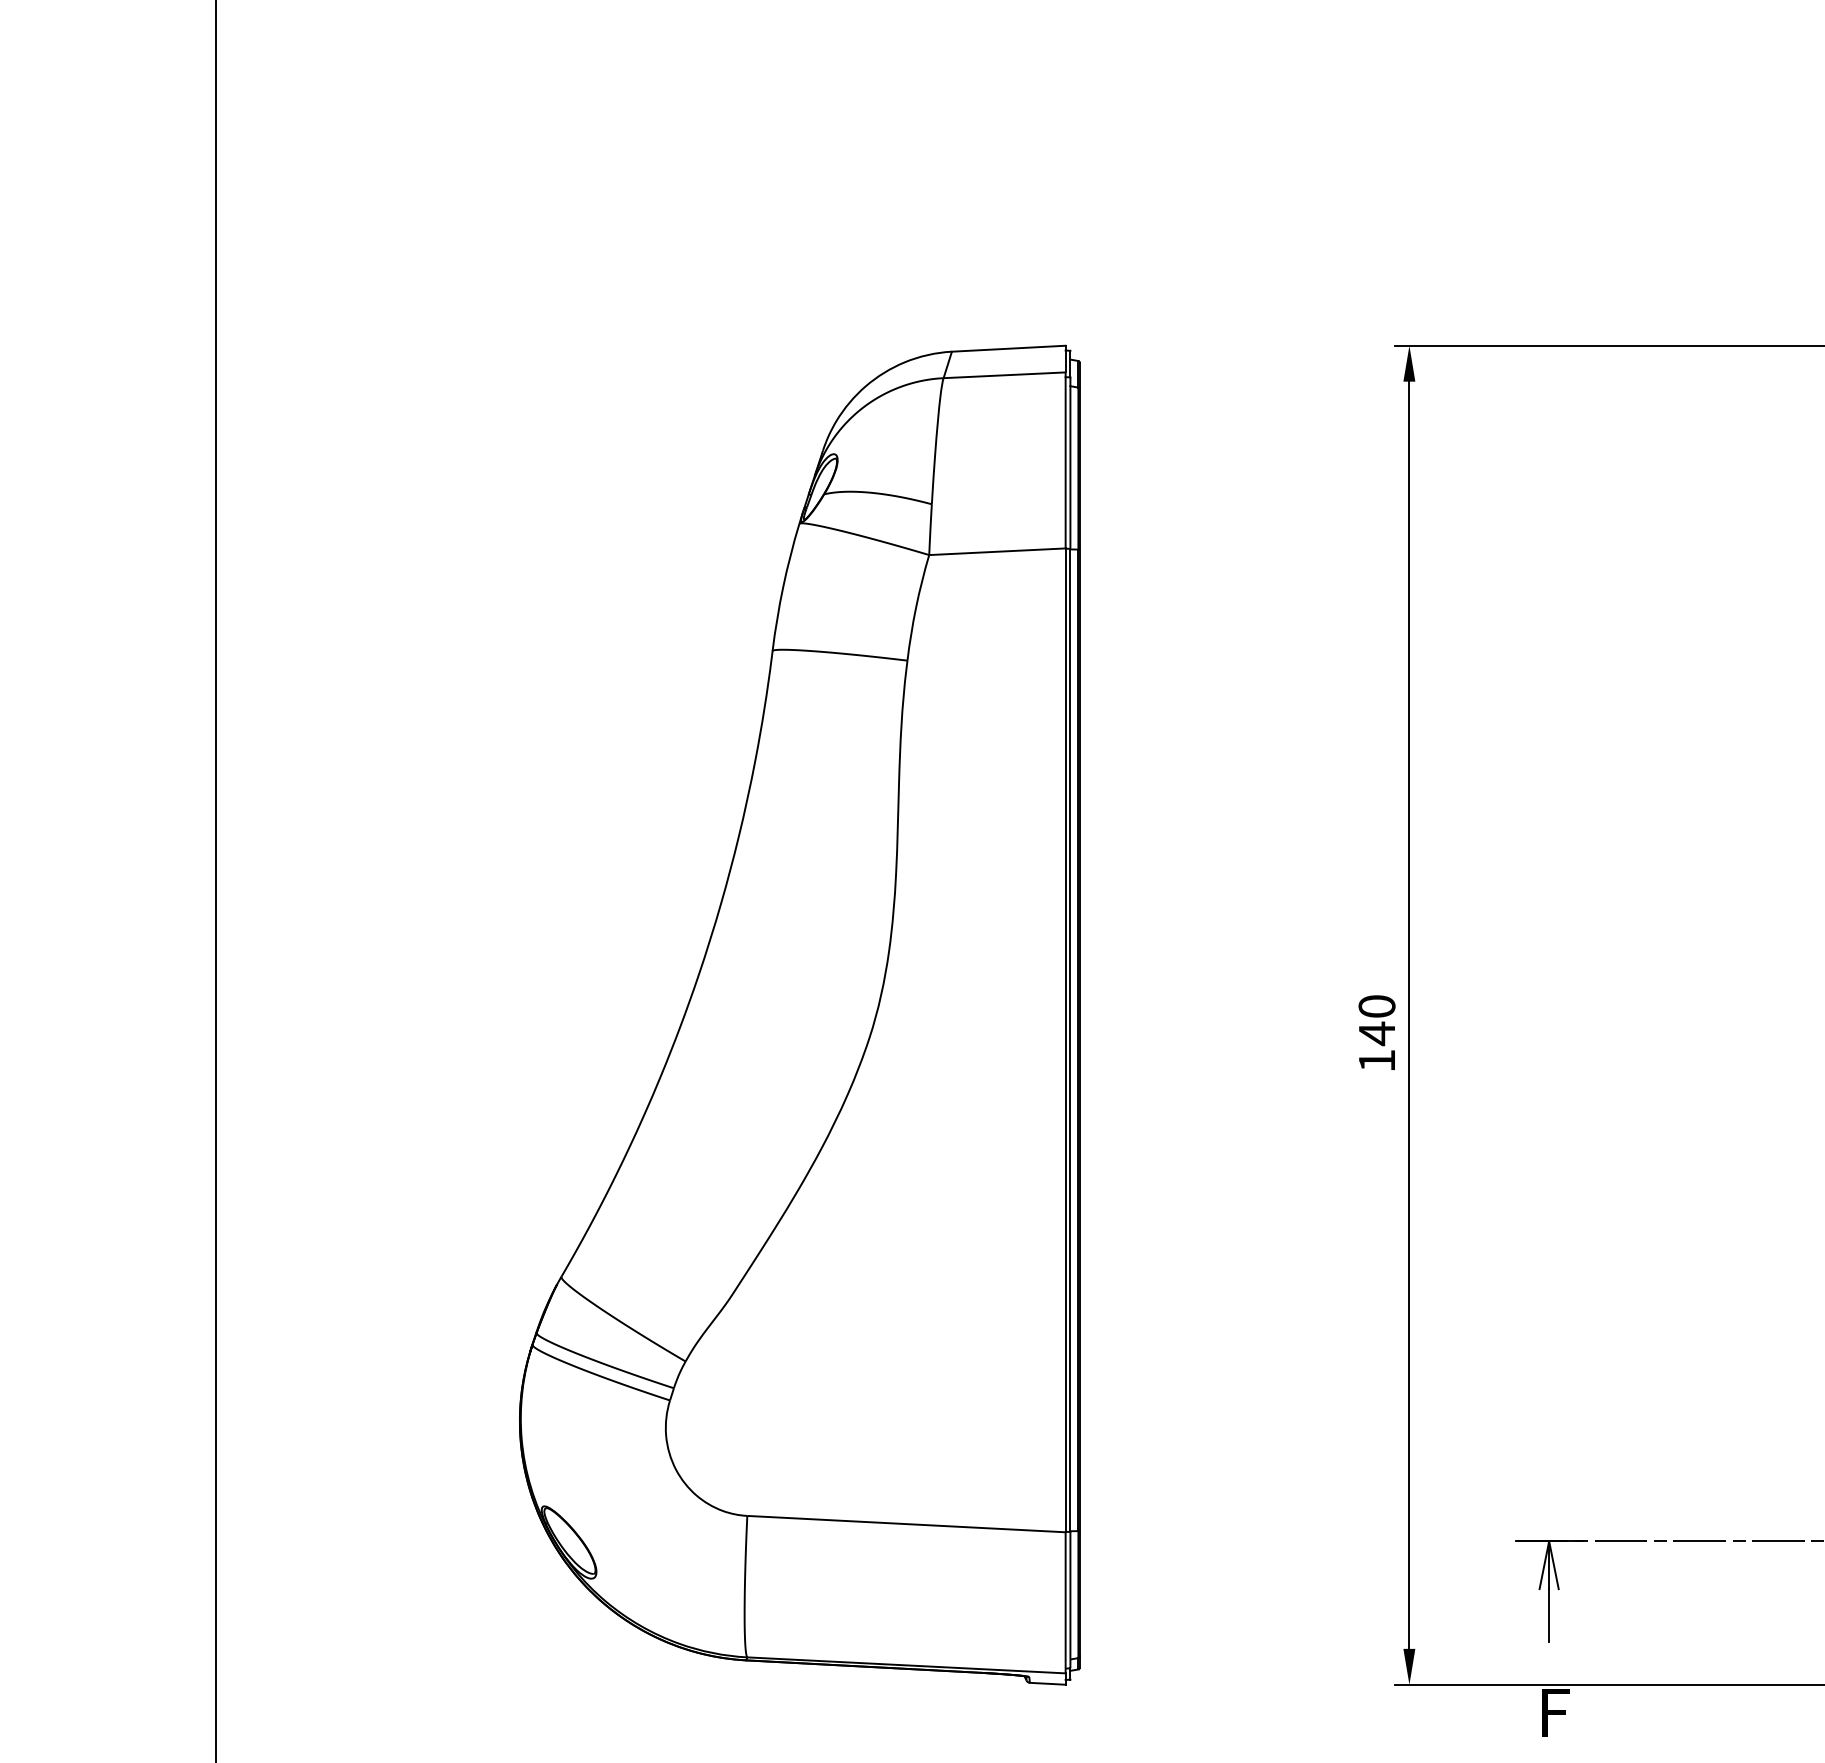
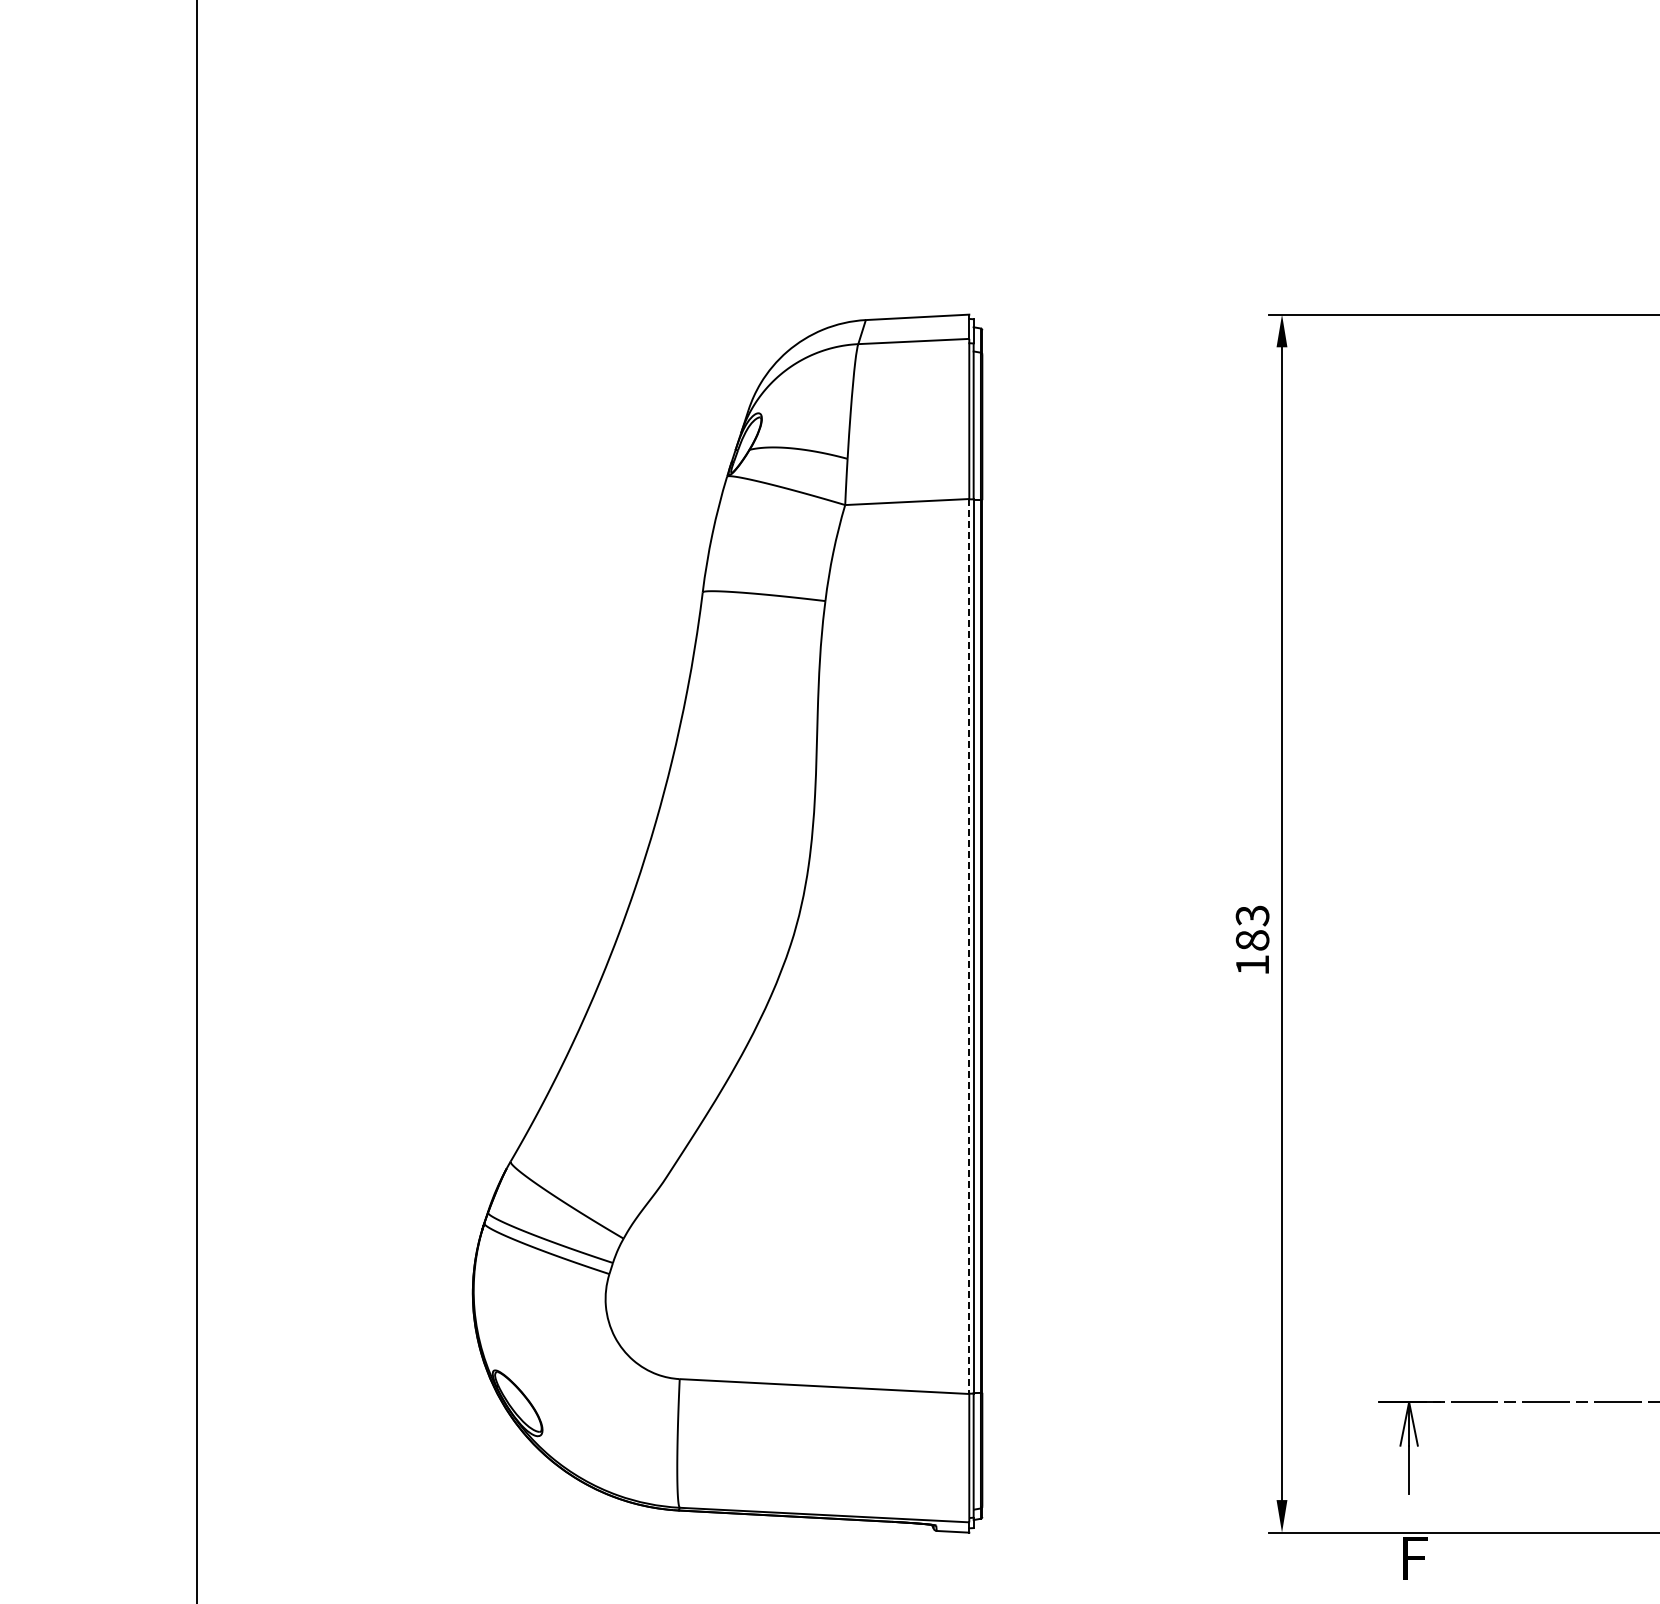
text: (1376, 1020) -> (1252, 928), 140 -> 183
line: (1065, 1041) -> (969, 947), solid -> dashed

